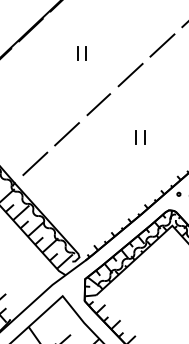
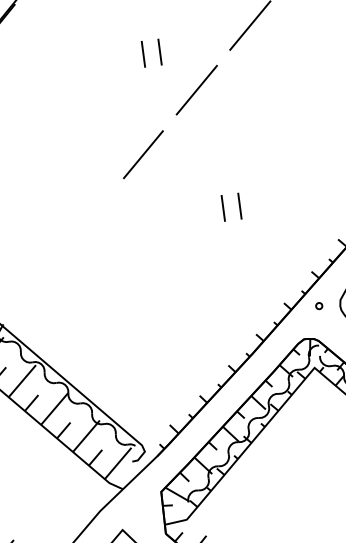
part: (81, 53) -> (151, 54), moved
line: (66, 134) -> (89, 219), removed
line: (35, 163) -> (37, 283), removed

